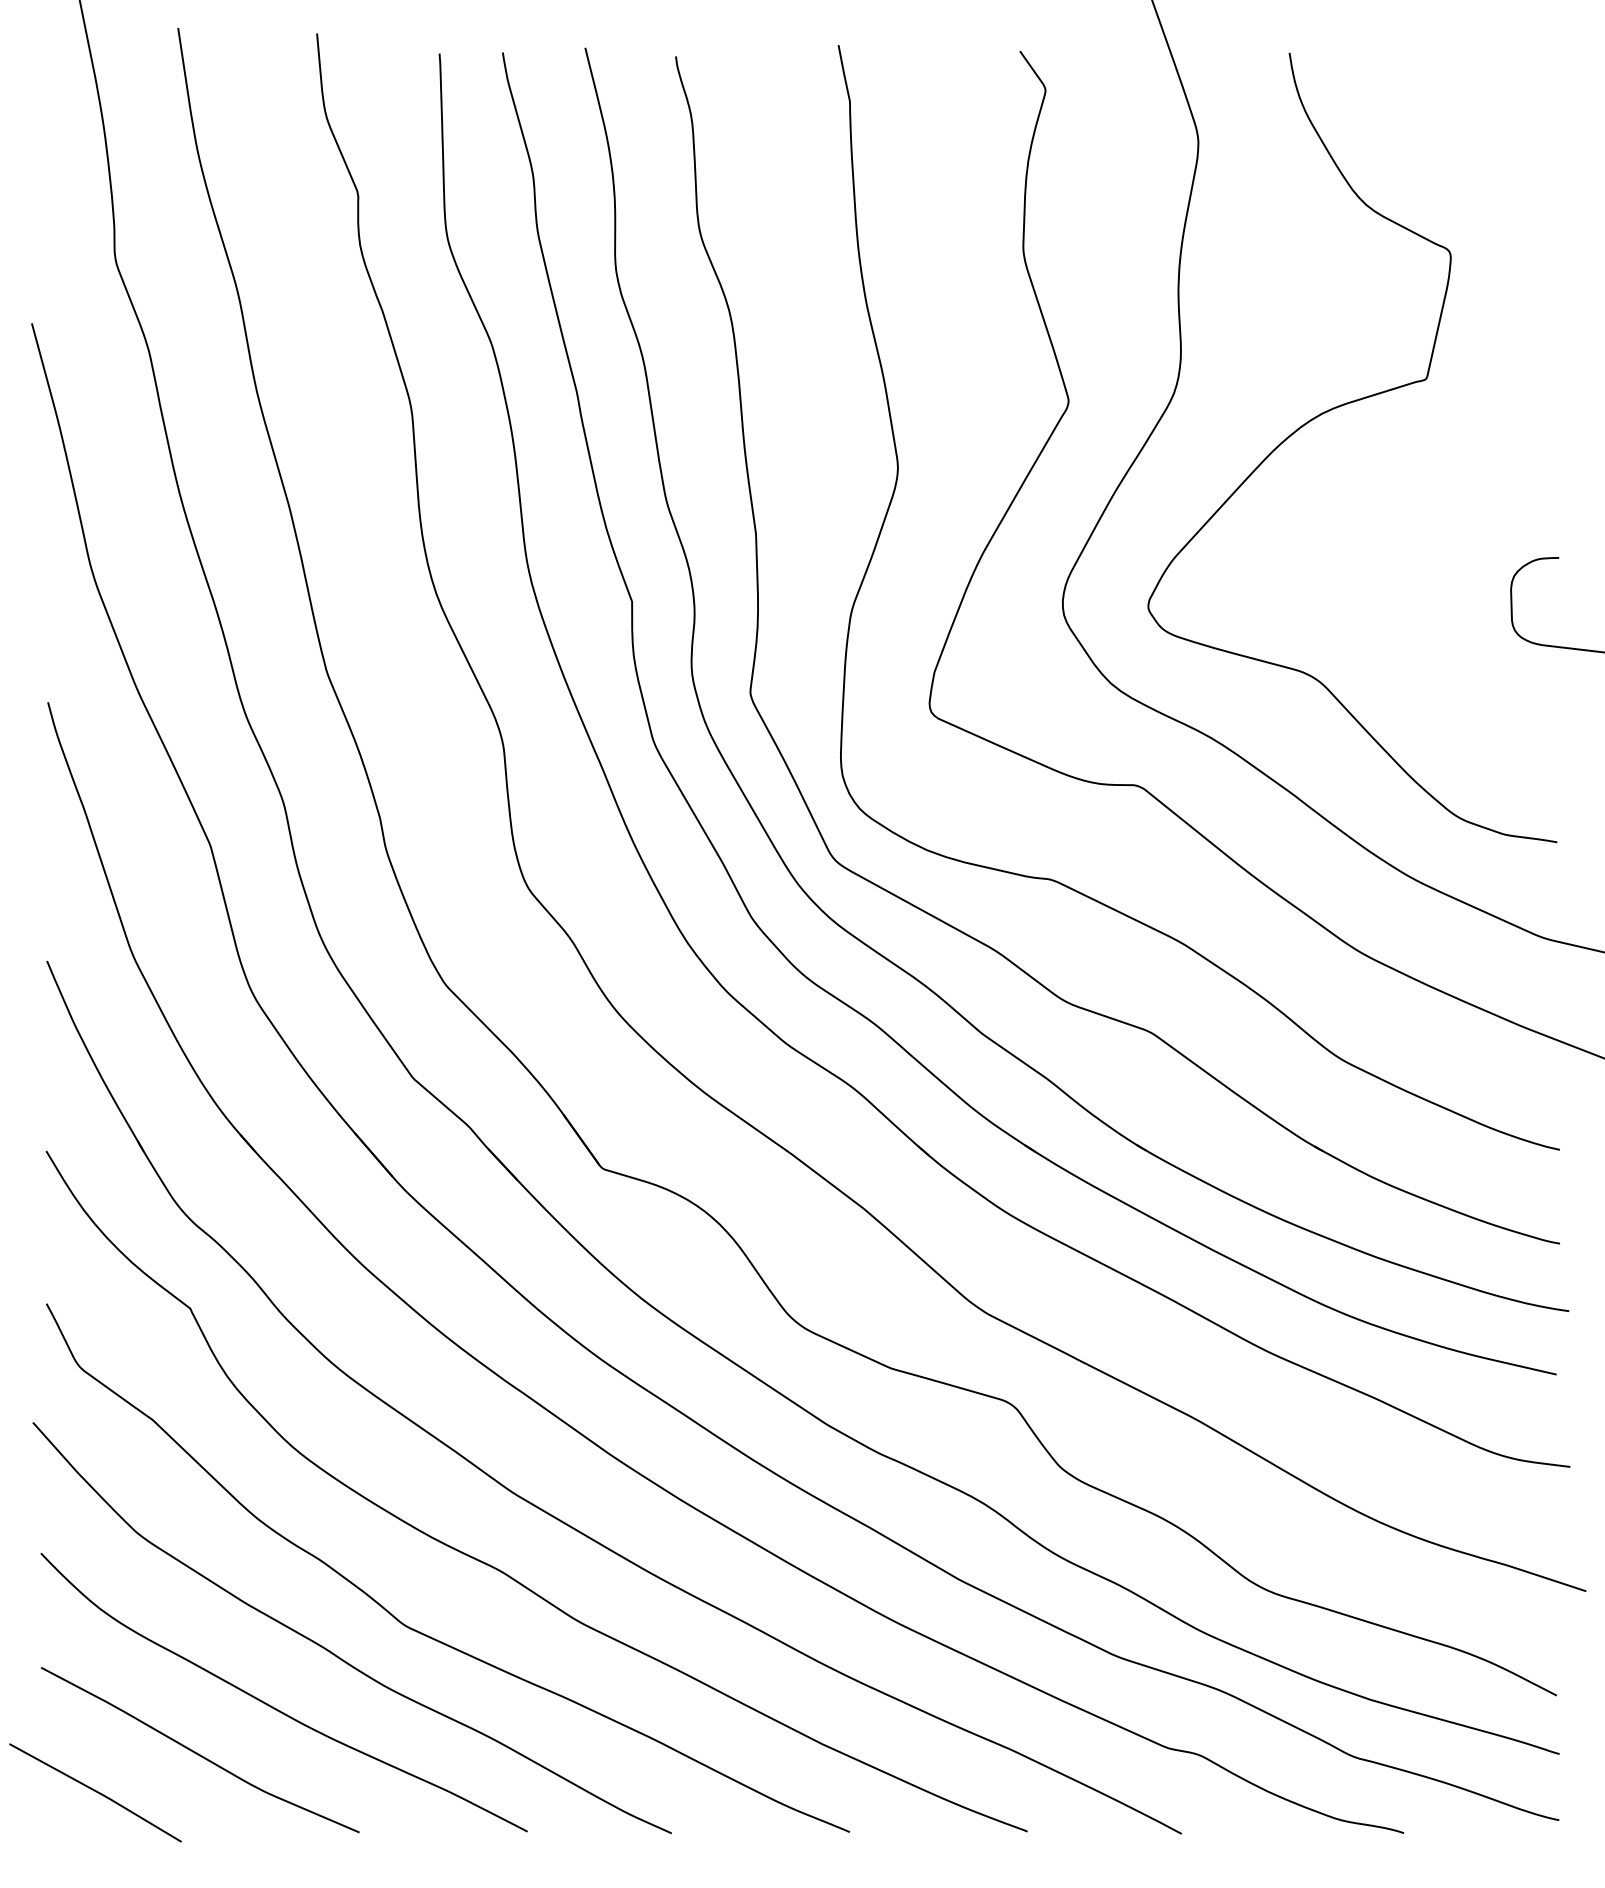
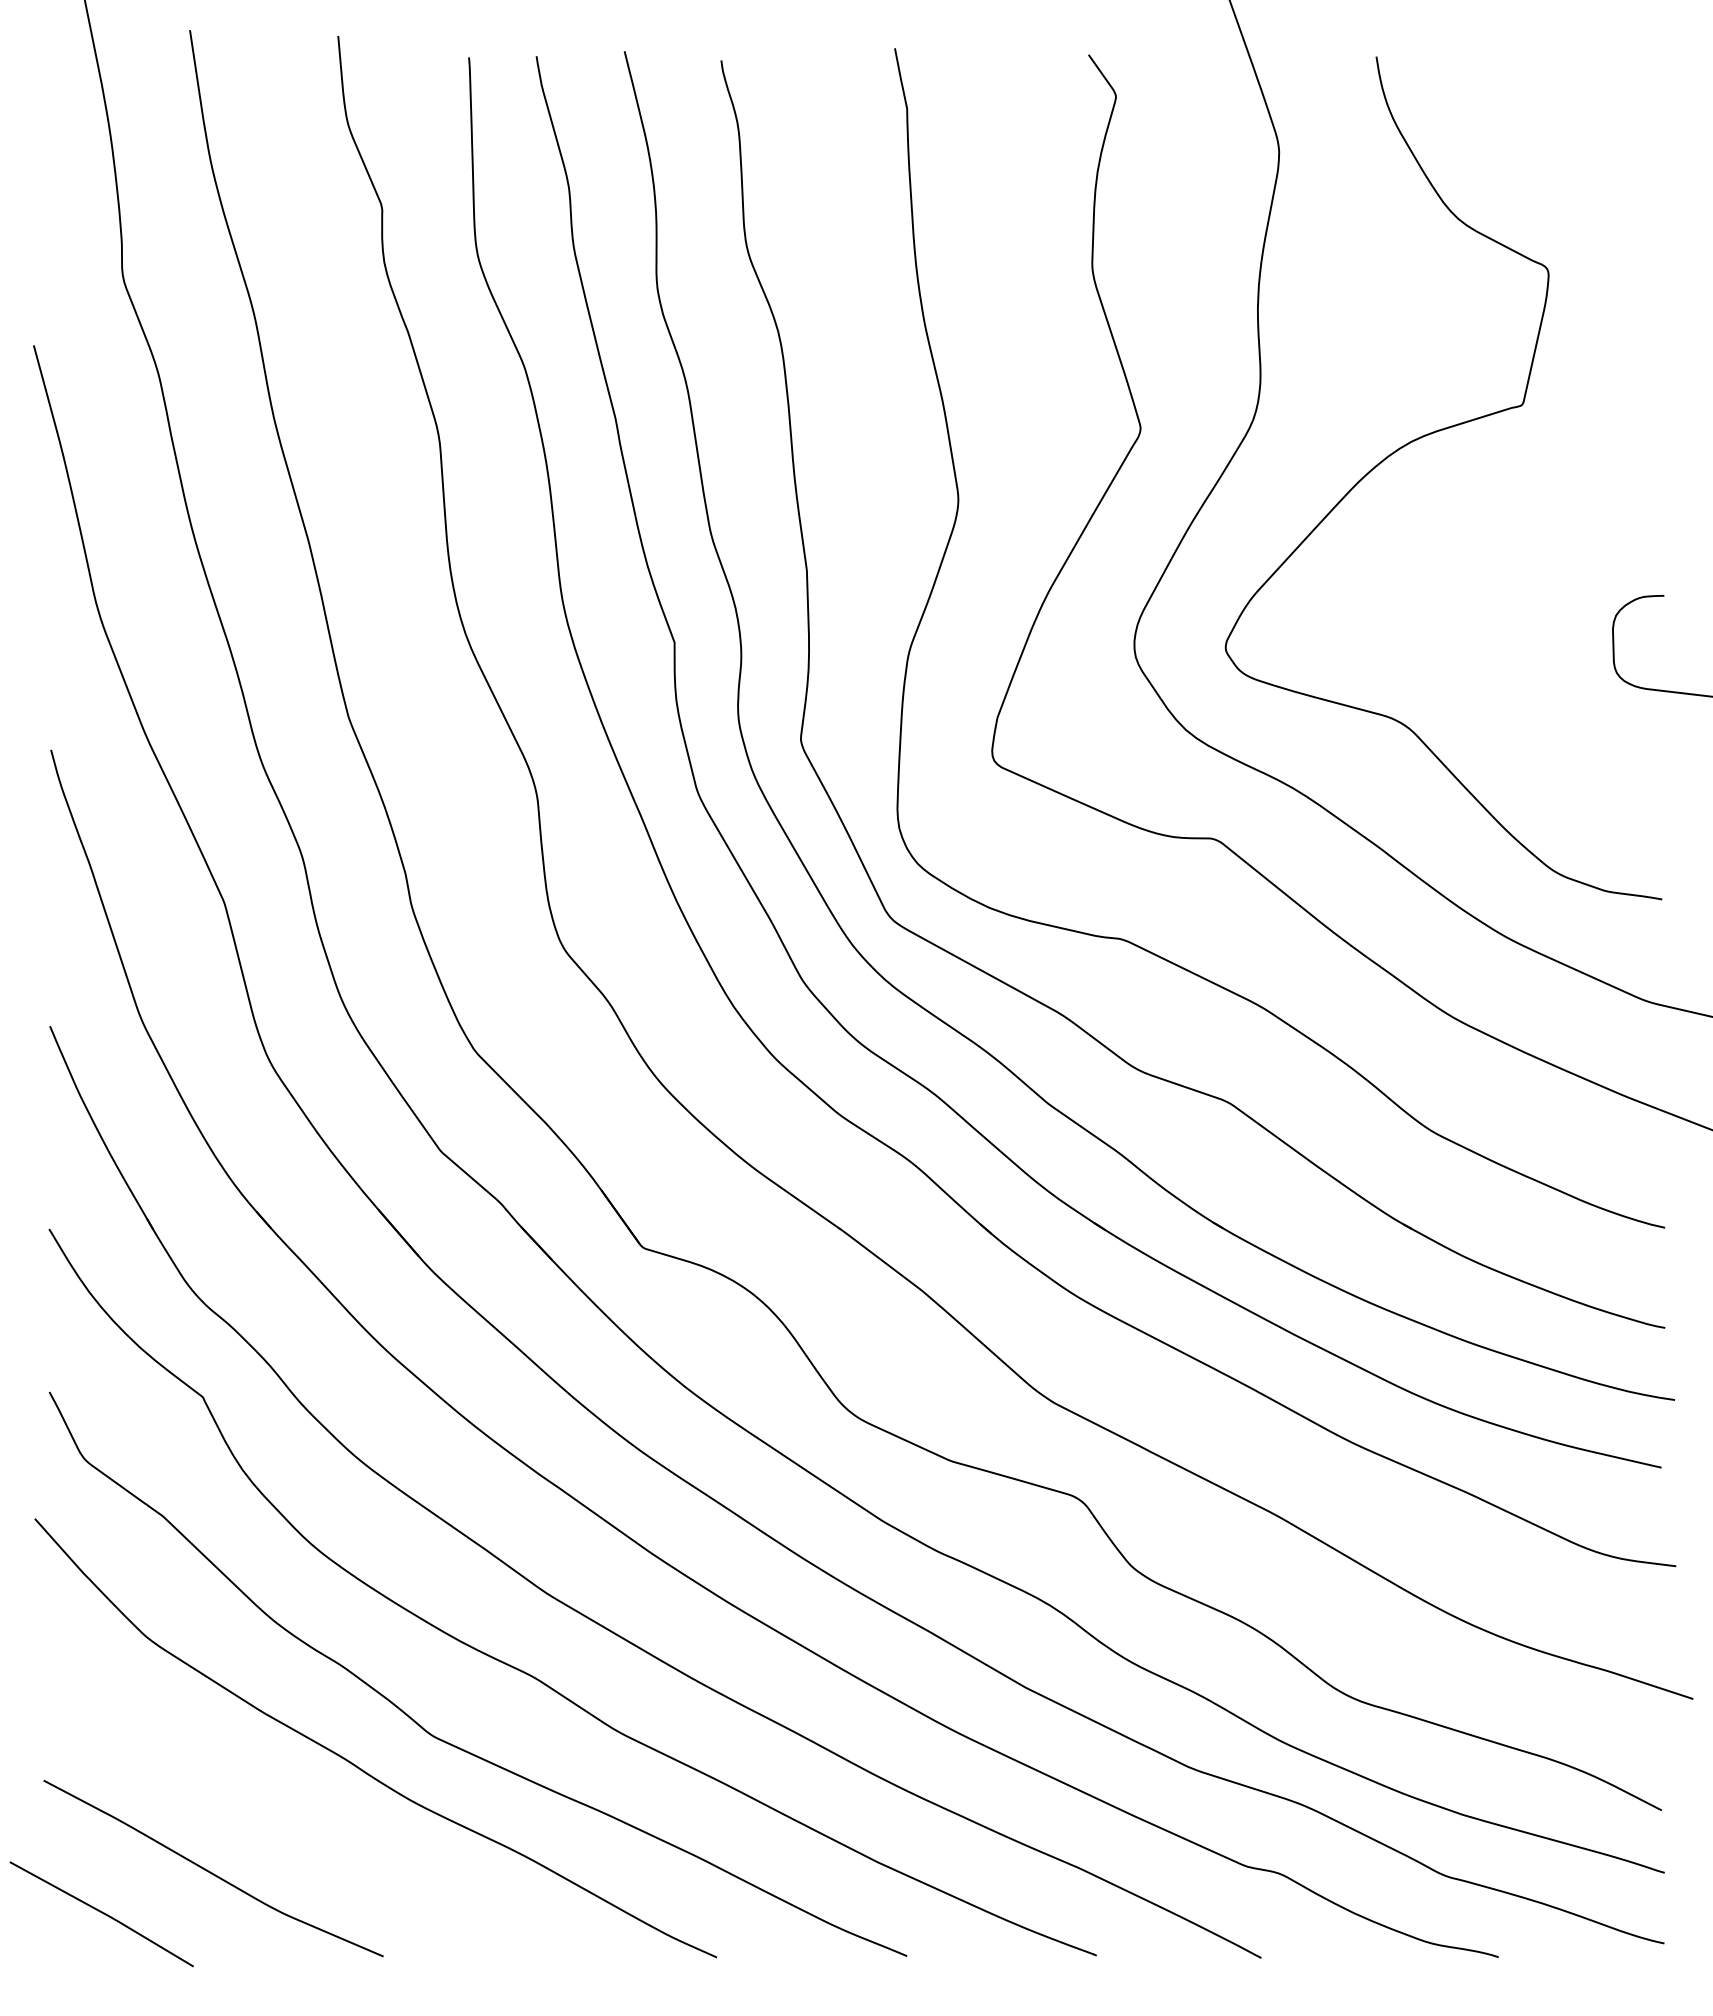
curve: (277, 1708) -> (295, 1824), removed

